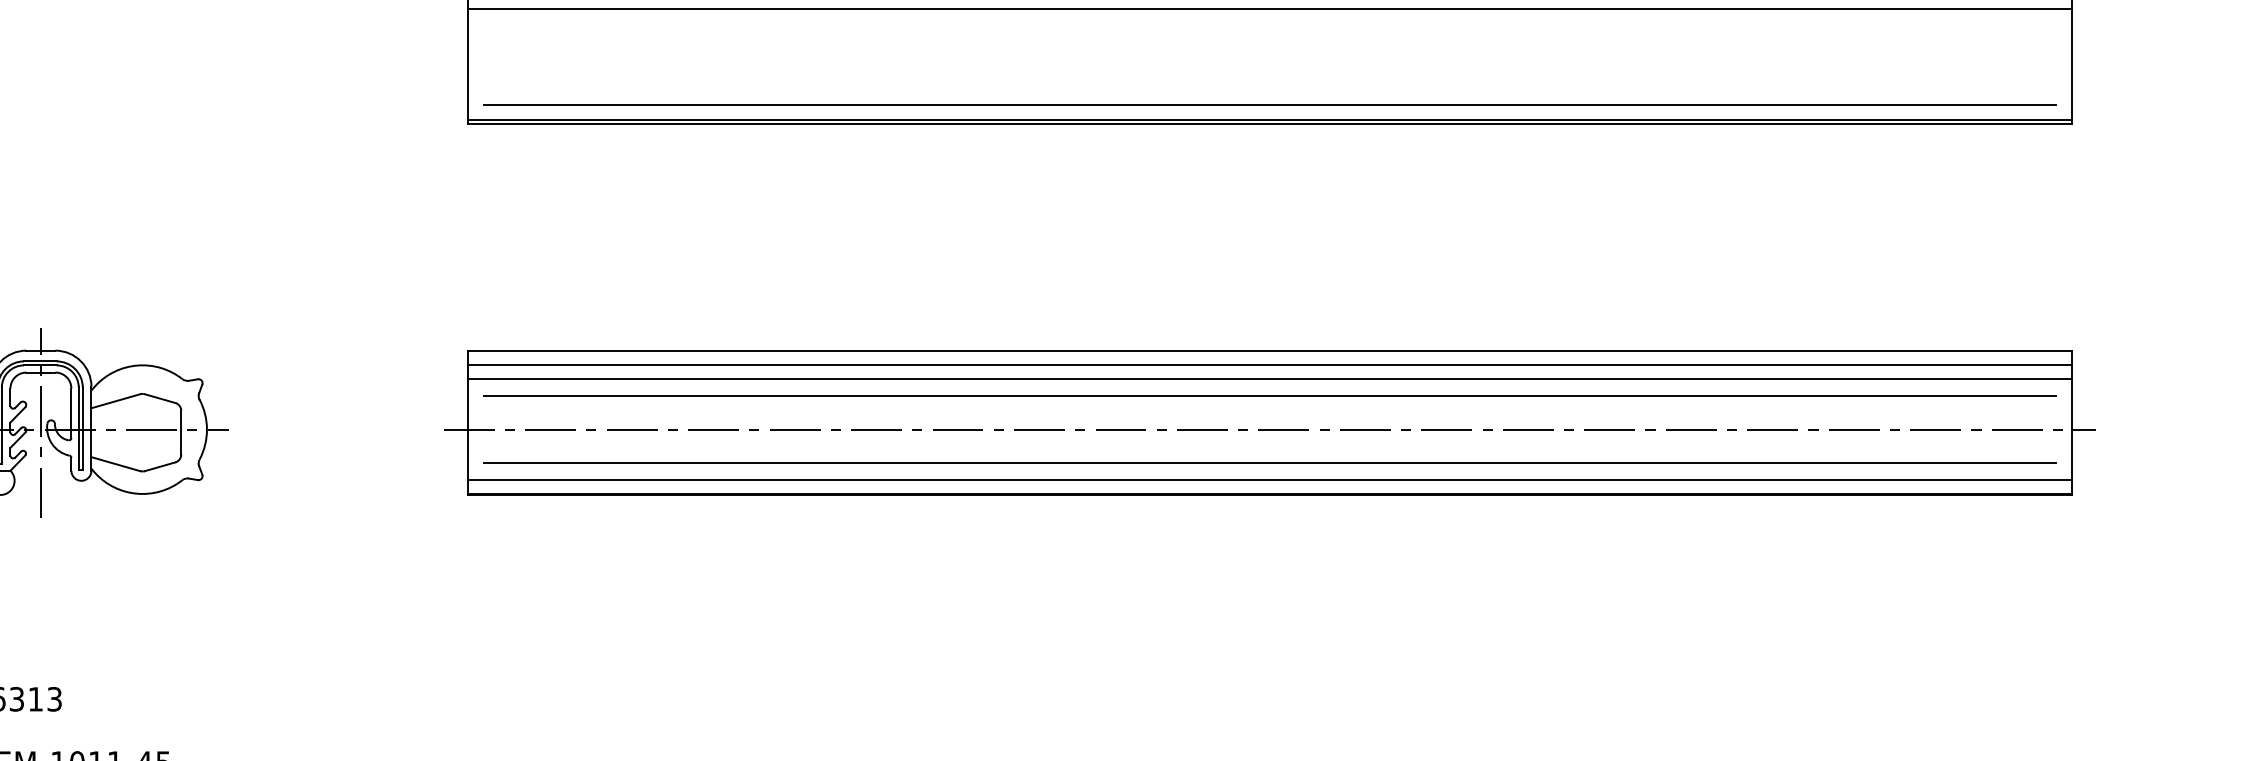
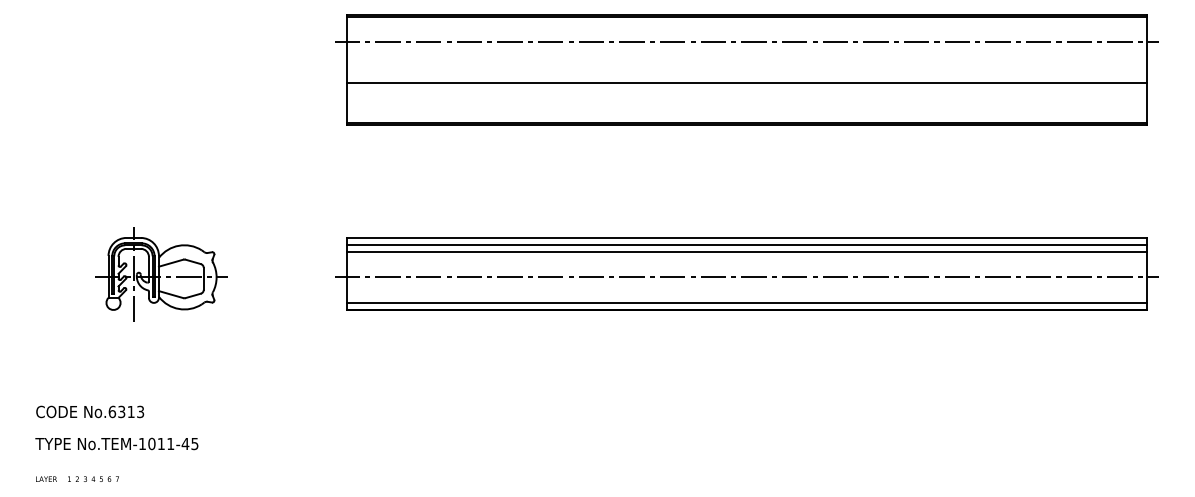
line: (1268, 9) -> (746, 83), moved
line: (1268, 105) -> (746, 115), removed
line: (1268, 395) -> (746, 260), removed
line: (1268, 463) -> (746, 294), removed

